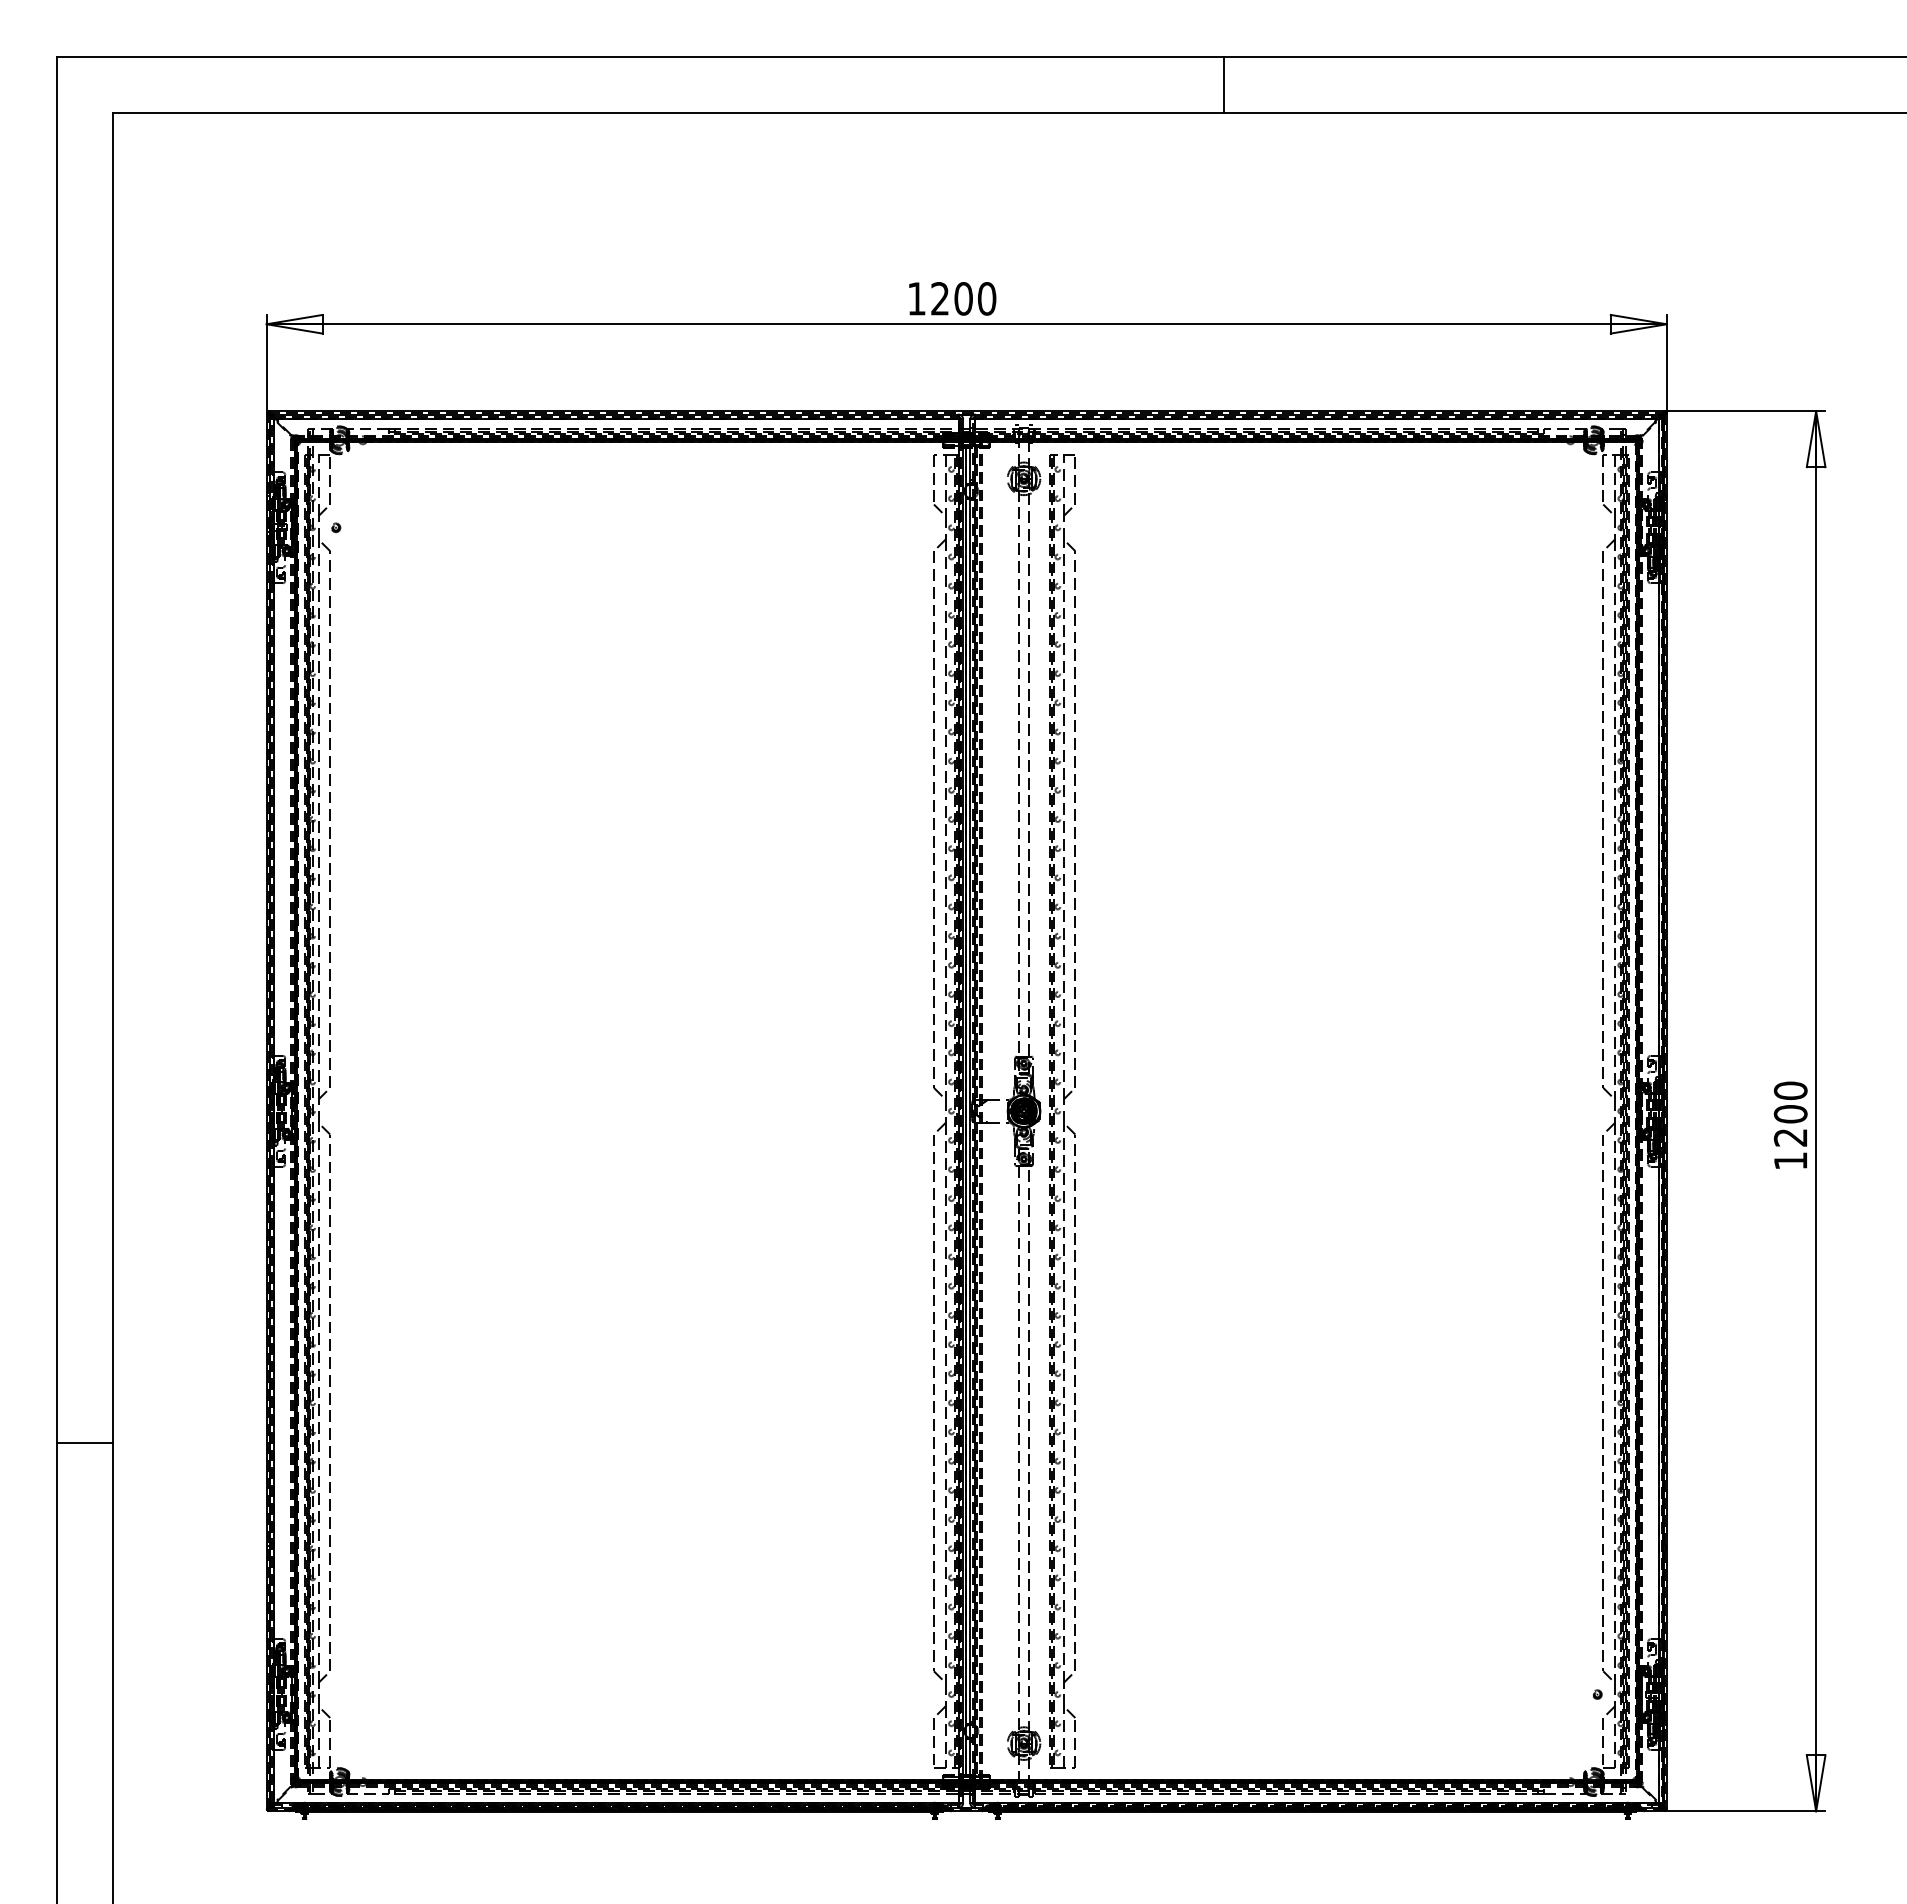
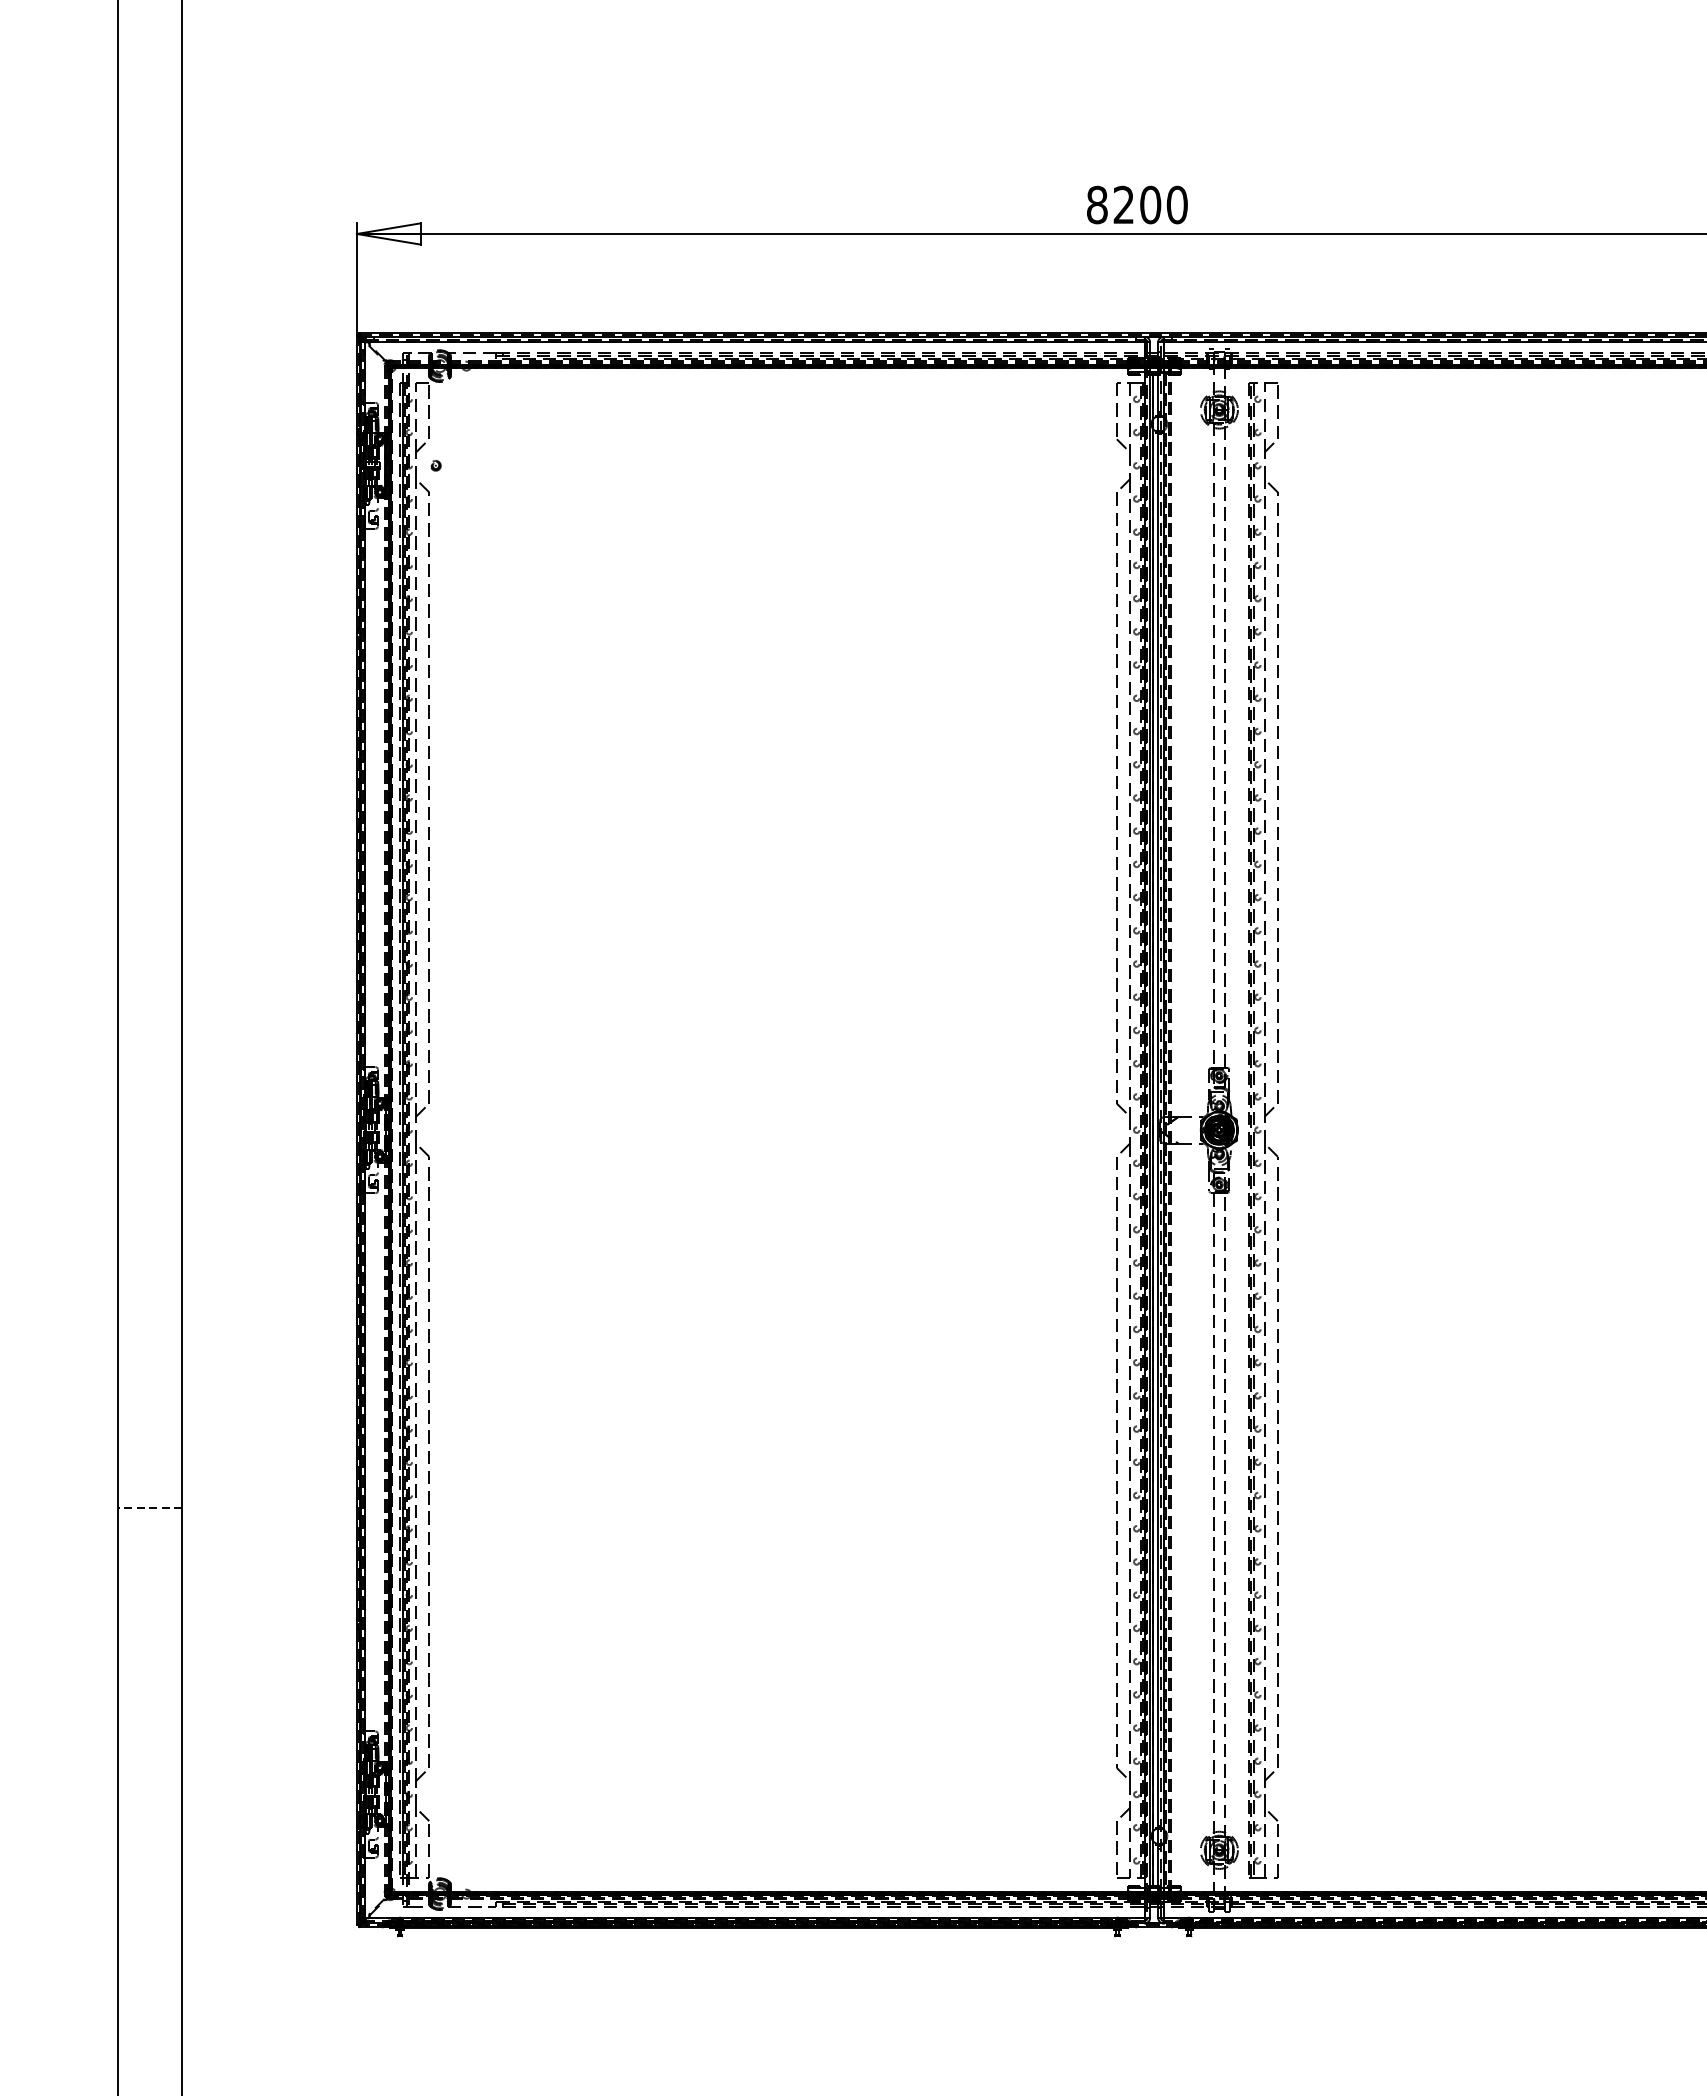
text: (916, 298) -> (1096, 204), 1200 -> 8200
line: (84, 1443) -> (149, 1508), solid -> dashed

